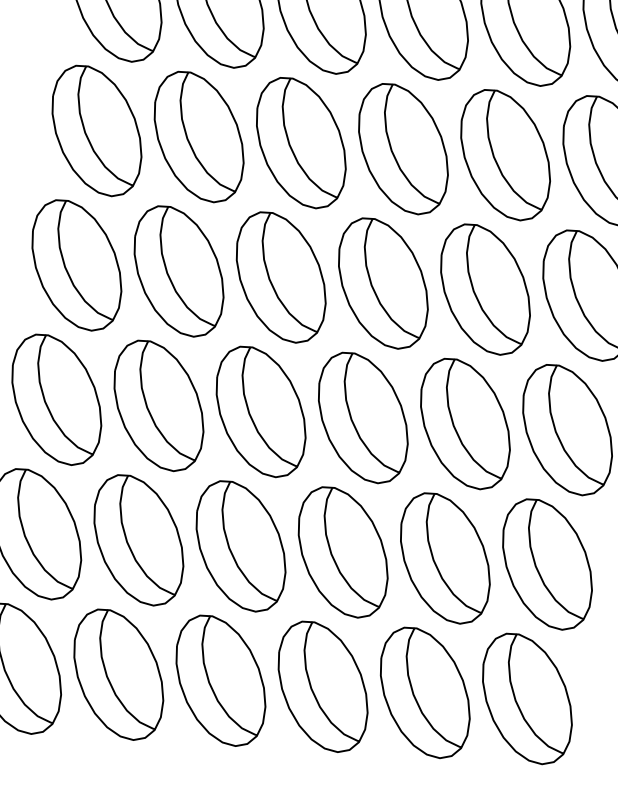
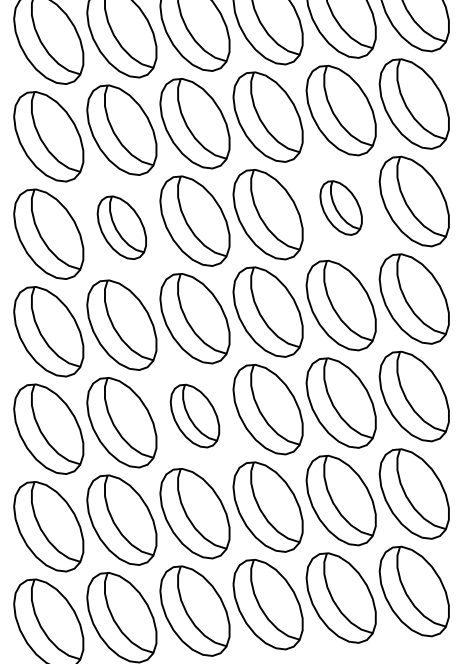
part: (198, 136) -> (121, 227), size x0.7
part: (504, 154) -> (340, 207), size x0.6
part: (260, 410) -> (194, 415), size x0.7

